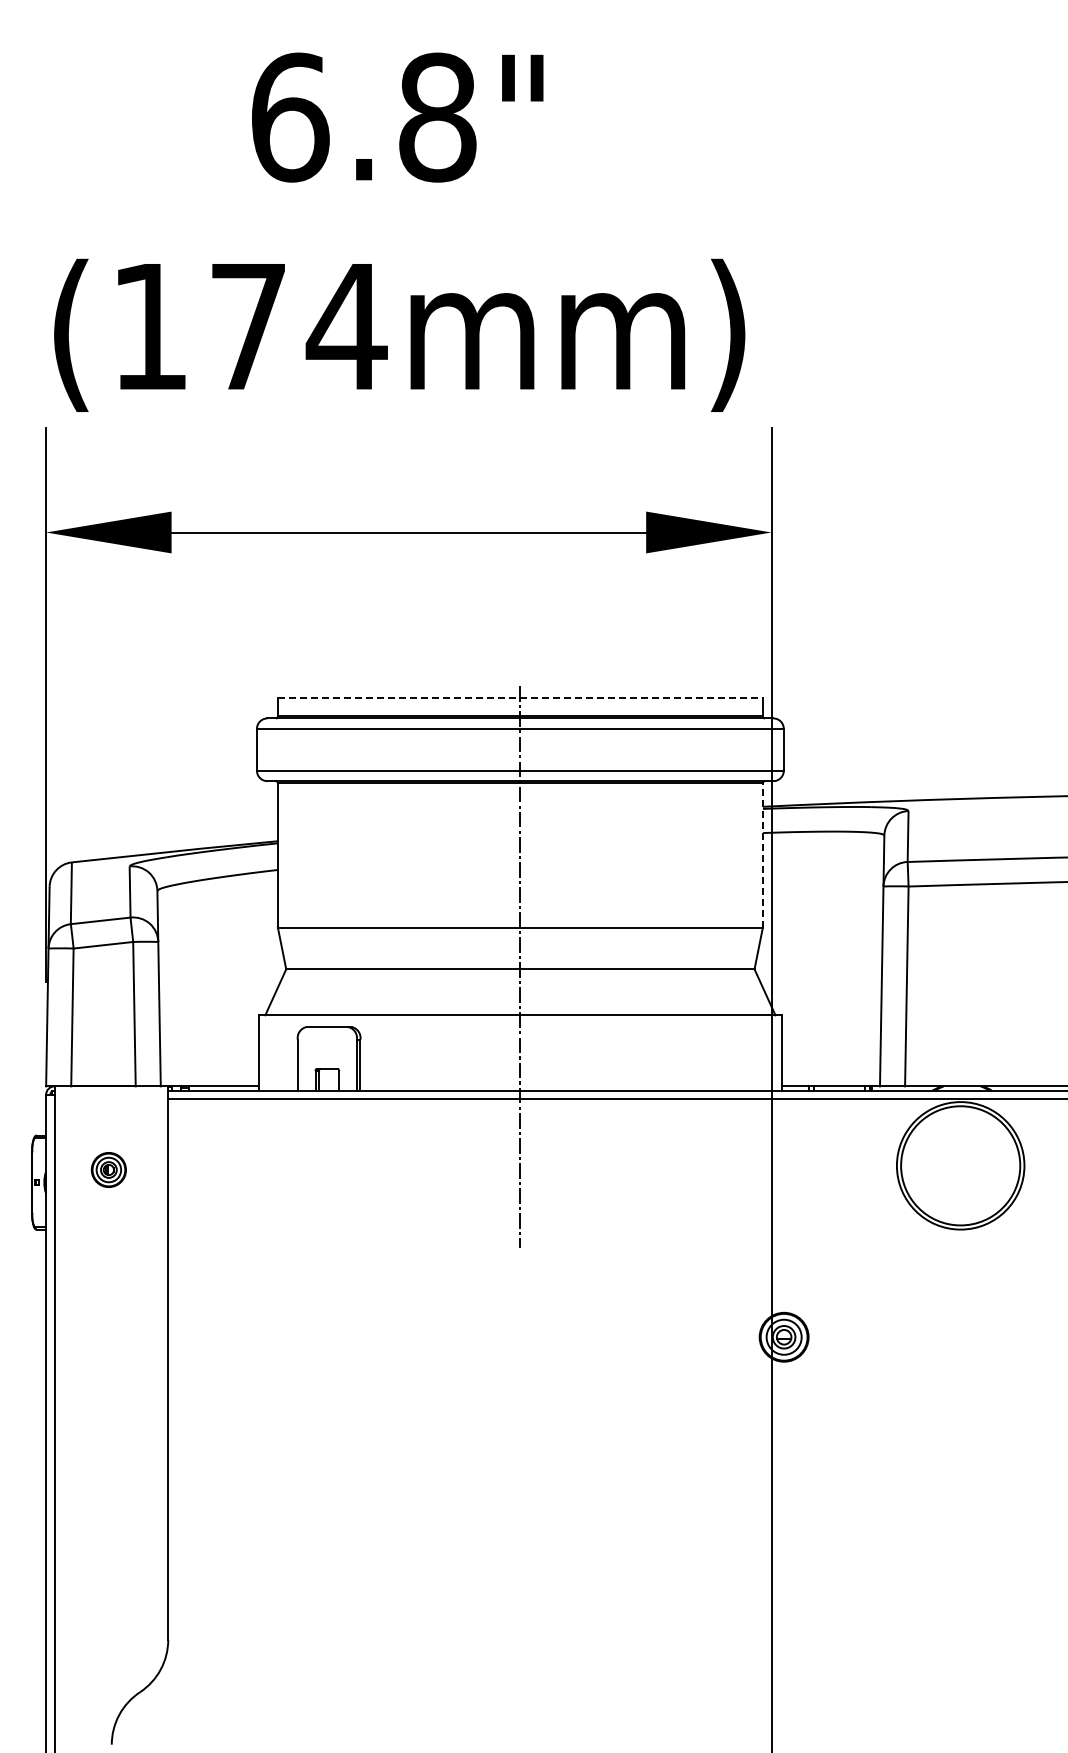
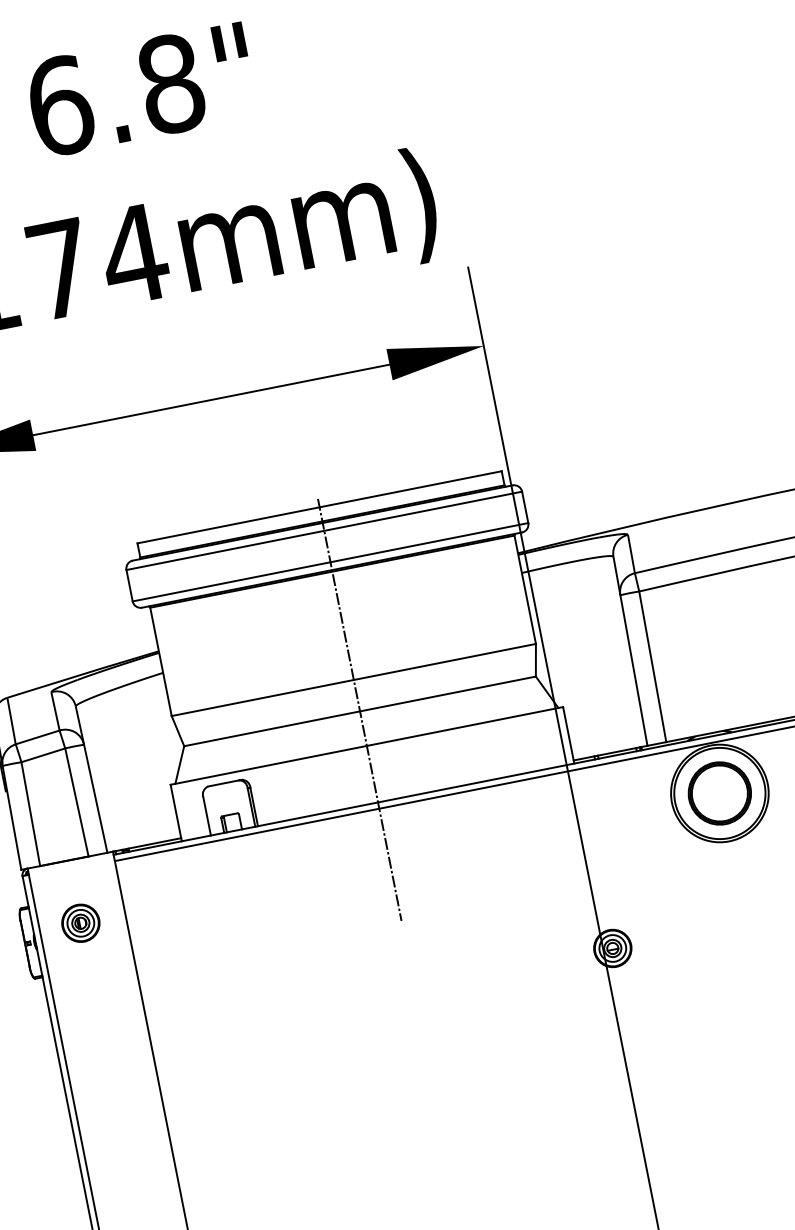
line: (520, 697) -> (319, 507), dashed -> solid
line: (762, 854) -> (524, 589), dashed -> solid
part: (960, 1165) -> (719, 793), added
part: (108, 1169) -> (80, 922), size x1.43

